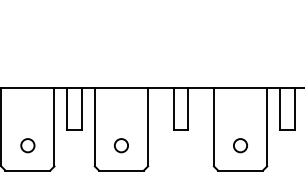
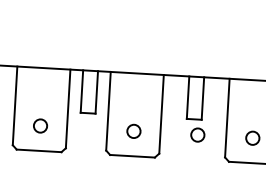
circle: (185, 145) -> (197, 134), added

